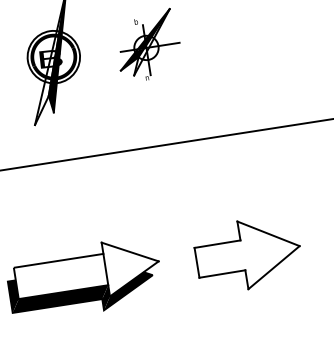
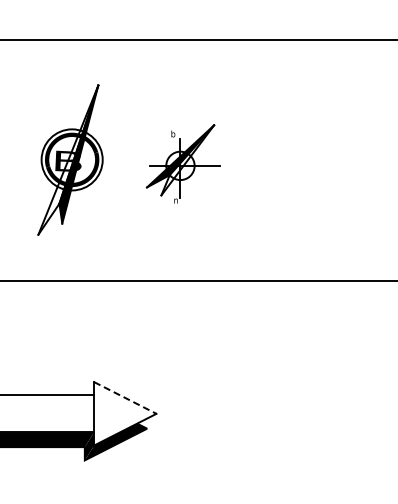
line: (130, 251) -> (125, 397), solid -> dashed
part: (247, 254) -> (260, 421), removed

